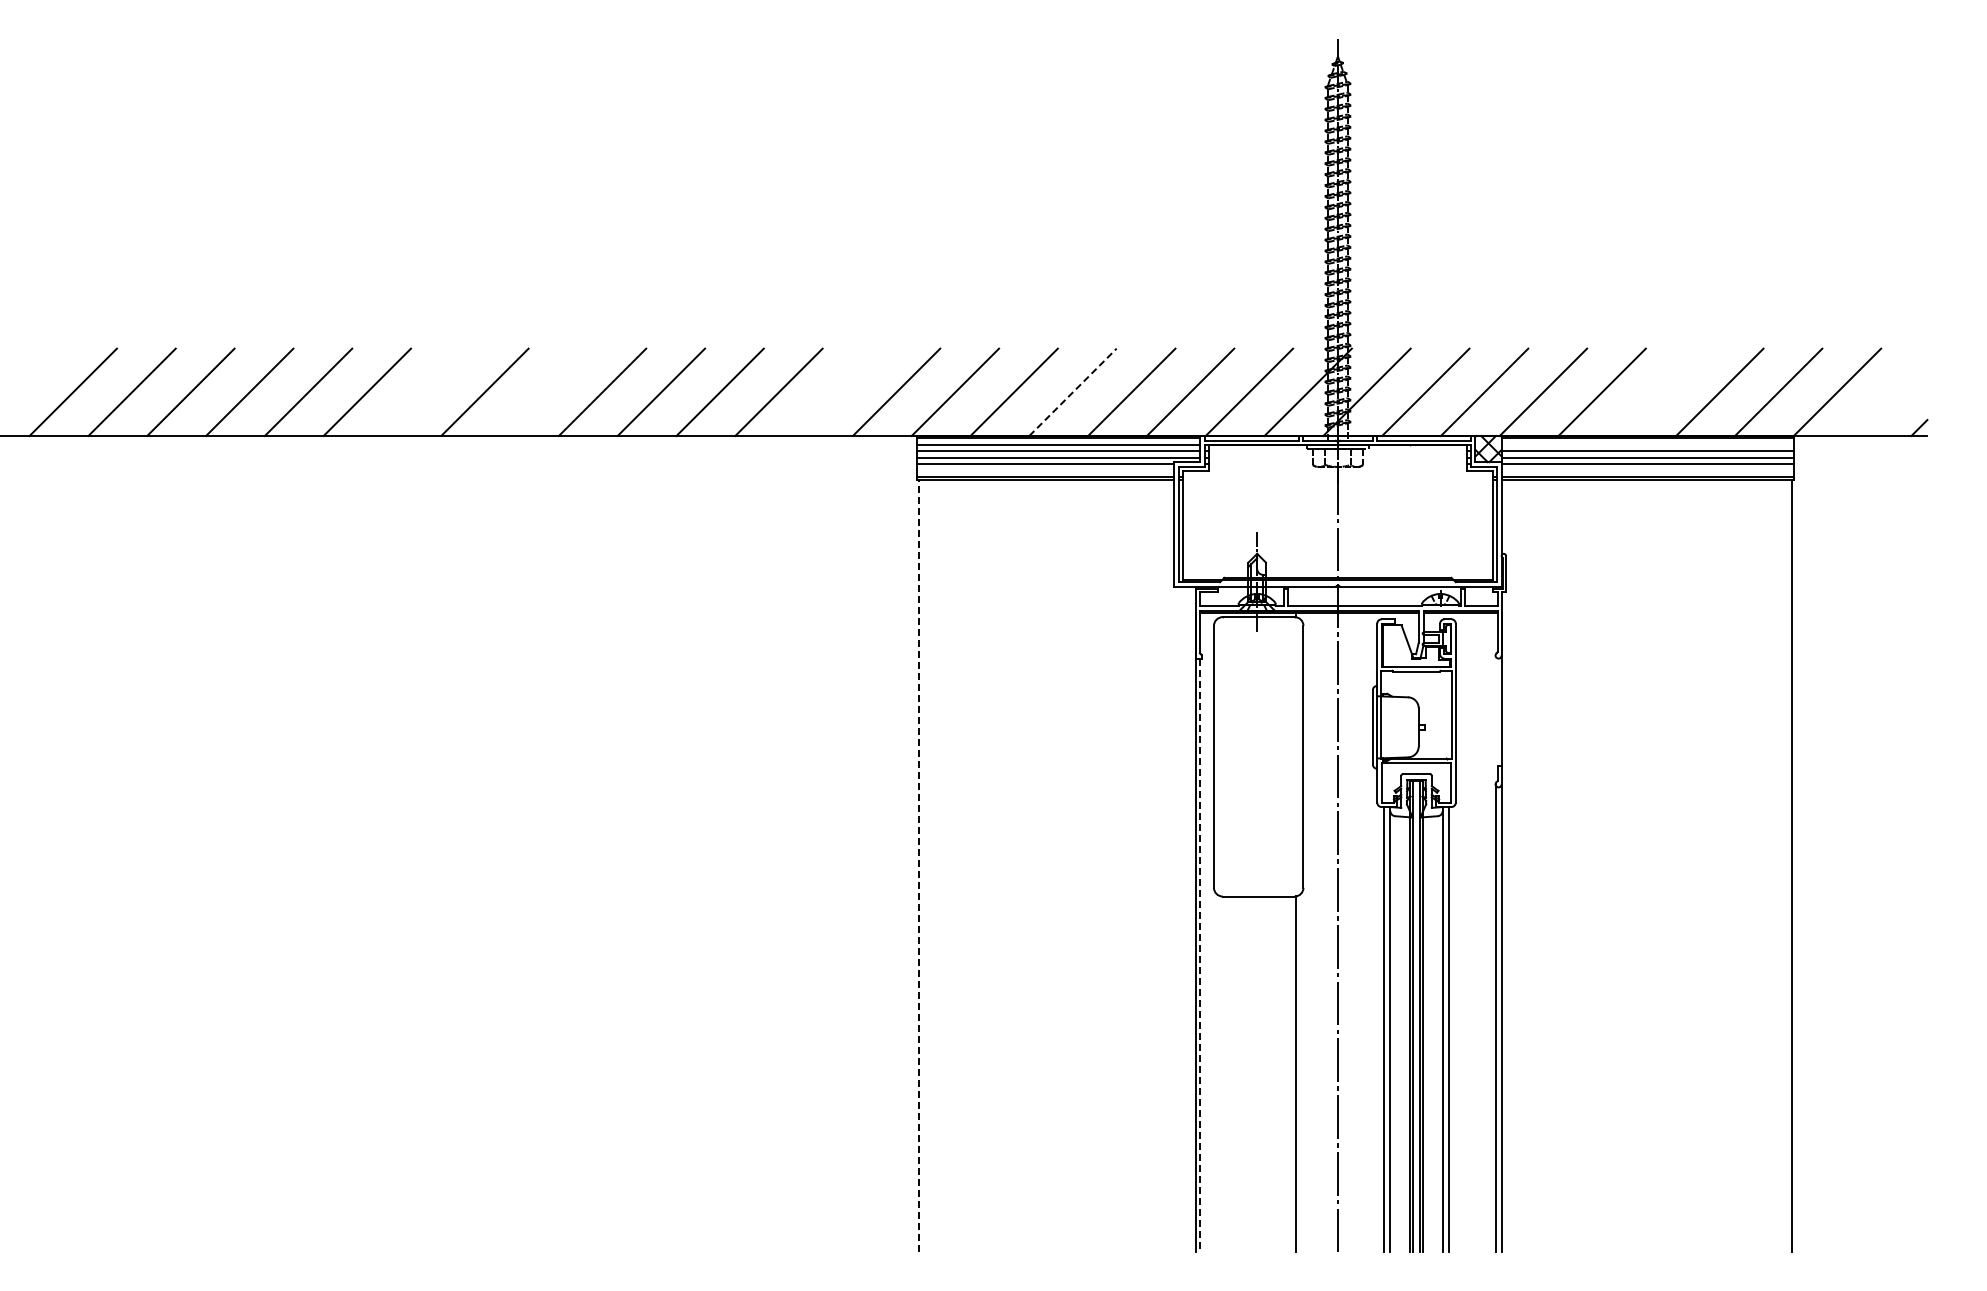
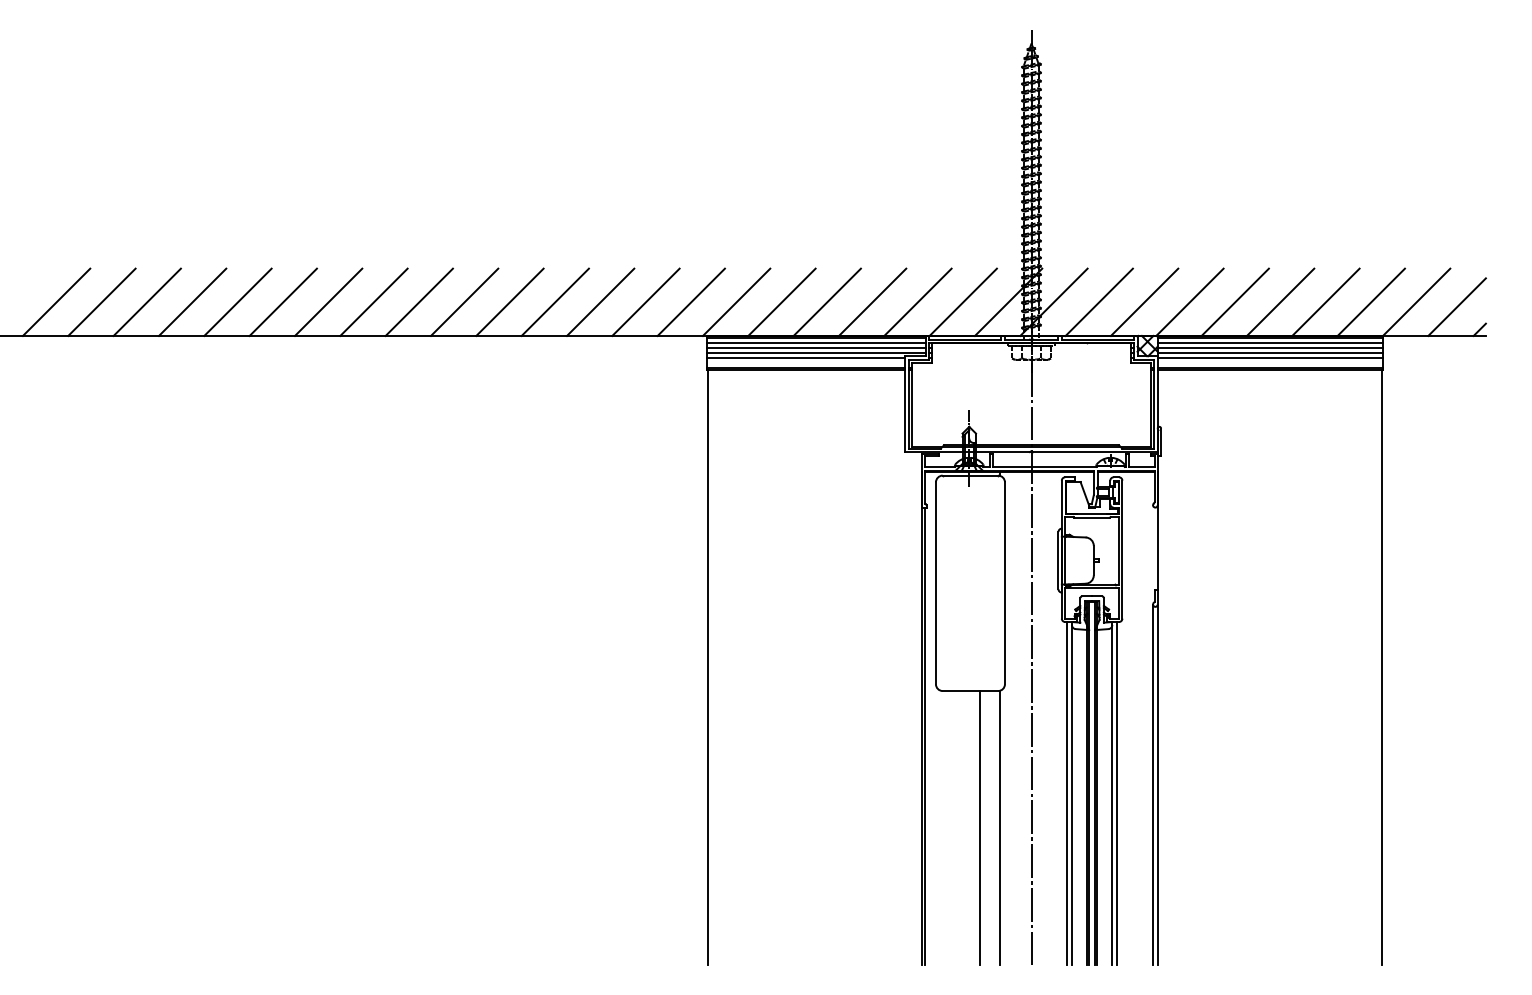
line: (425, 391) -> (328, 301), added
line: (543, 391) -> (419, 301), added
line: (837, 391) -> (645, 301), added
line: (1660, 391) -> (1280, 301), added
line: (1073, 392) -> (827, 302), dashed -> solid
line: (1889, 398) -> (1456, 307), added
line: (1647, 444) -> (1270, 342), added
line: (918, 865) -> (708, 667), dashed -> solid
line: (1200, 955) -> (925, 736), dashed -> solid
line: (1271, 1074) -> (980, 828), added

